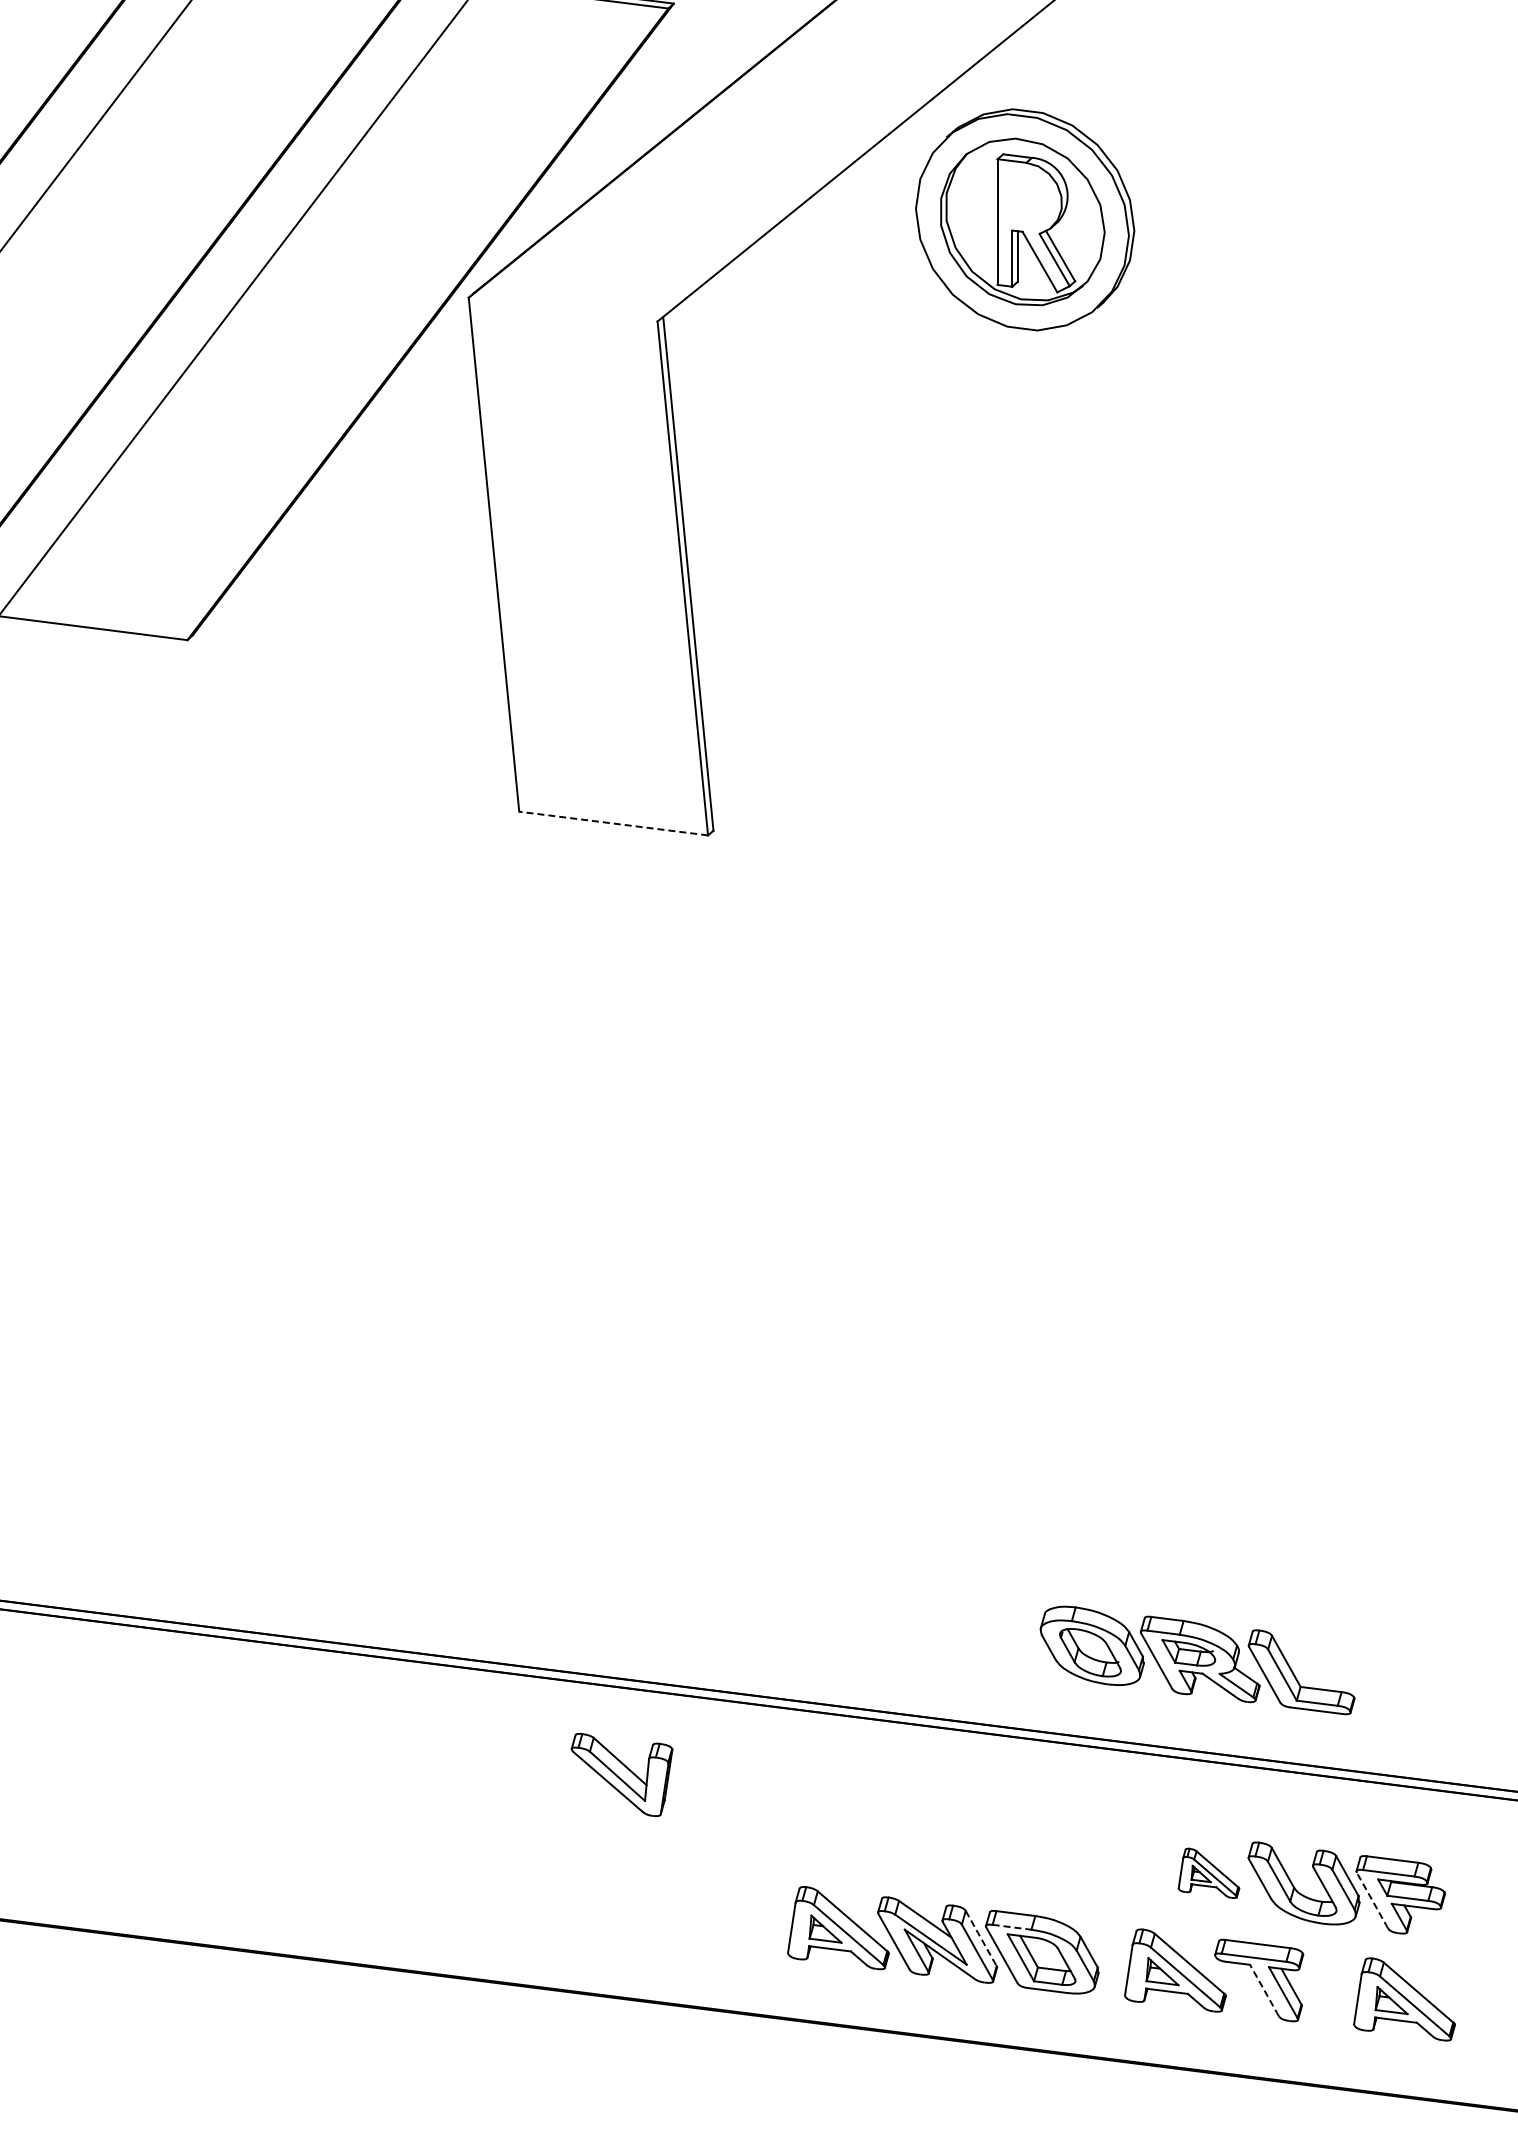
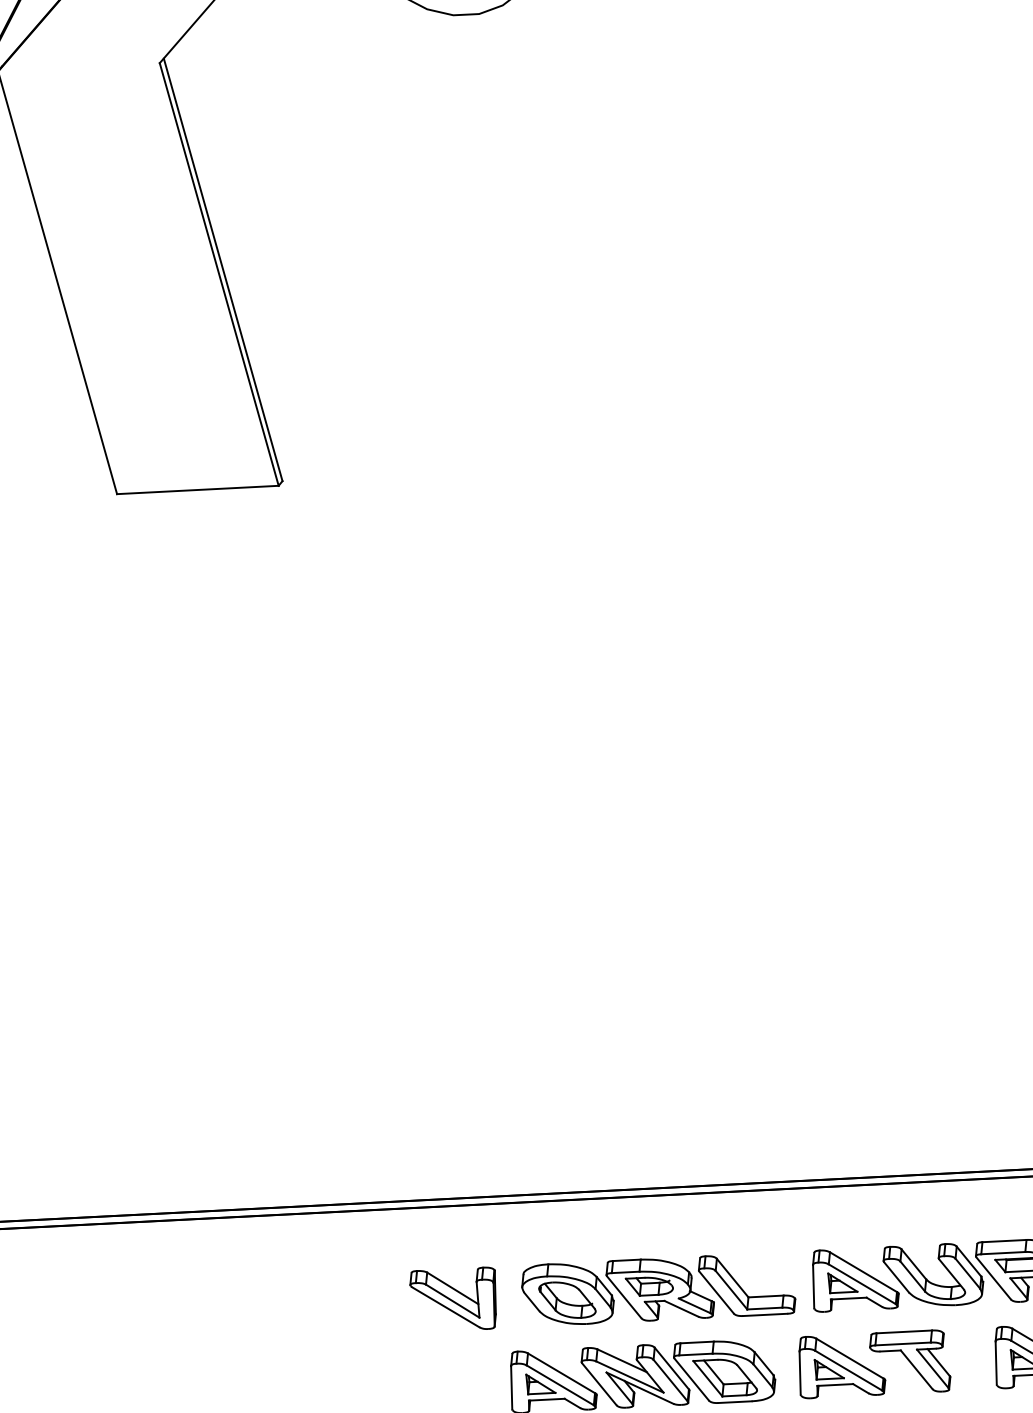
line: (613, 823) -> (197, 489), dashed -> solid
part: (1197, 1660) -> (658, 1290), moved
part: (621, 1774) -> (455, 1299), moved
part: (1208, 1873) -> (852, 1280), size x1.67
line: (1372, 1900) -> (993, 1278), dashed -> solid
line: (1012, 1927) -> (696, 1354), dashed -> solid
line: (981, 1938) -> (672, 1368), dashed -> solid
line: (1264, 1989) -> (916, 1368), dashed -> solid

